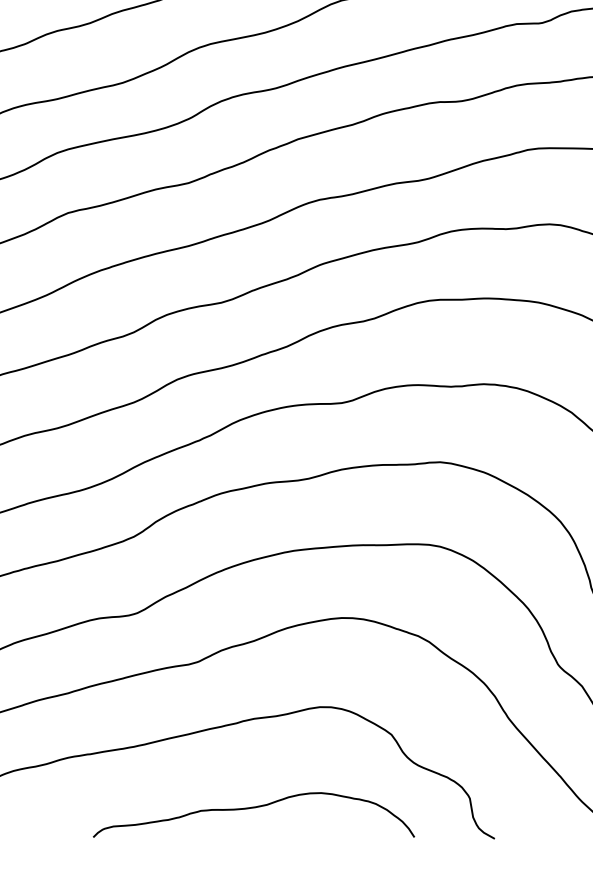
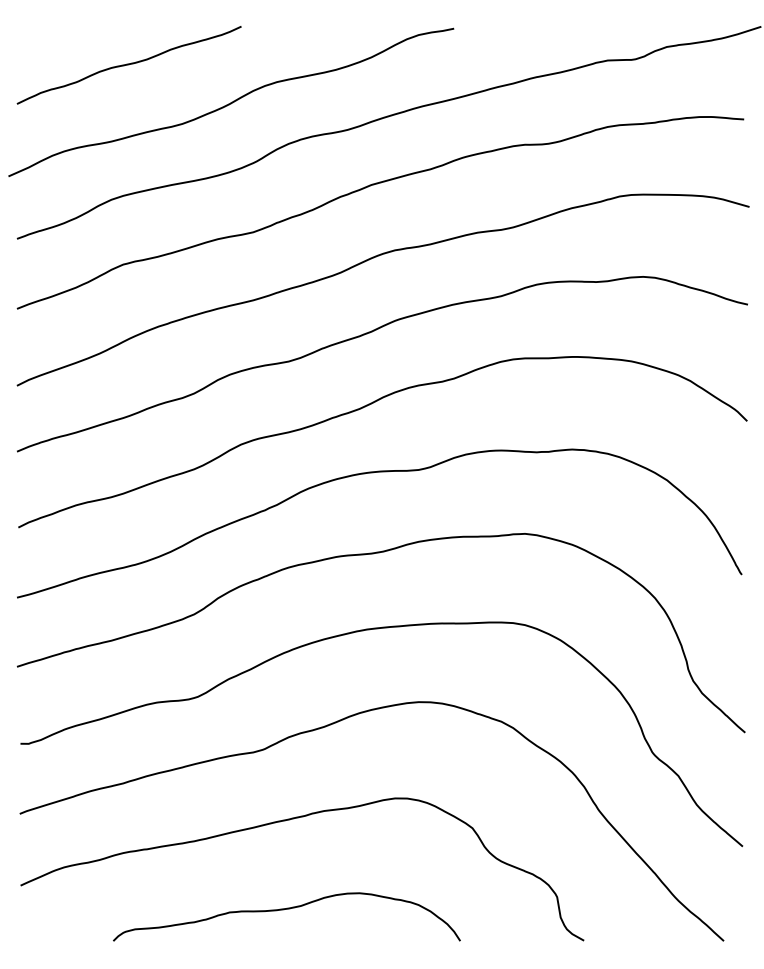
curve: (250, 809) -> (283, 910), moved

